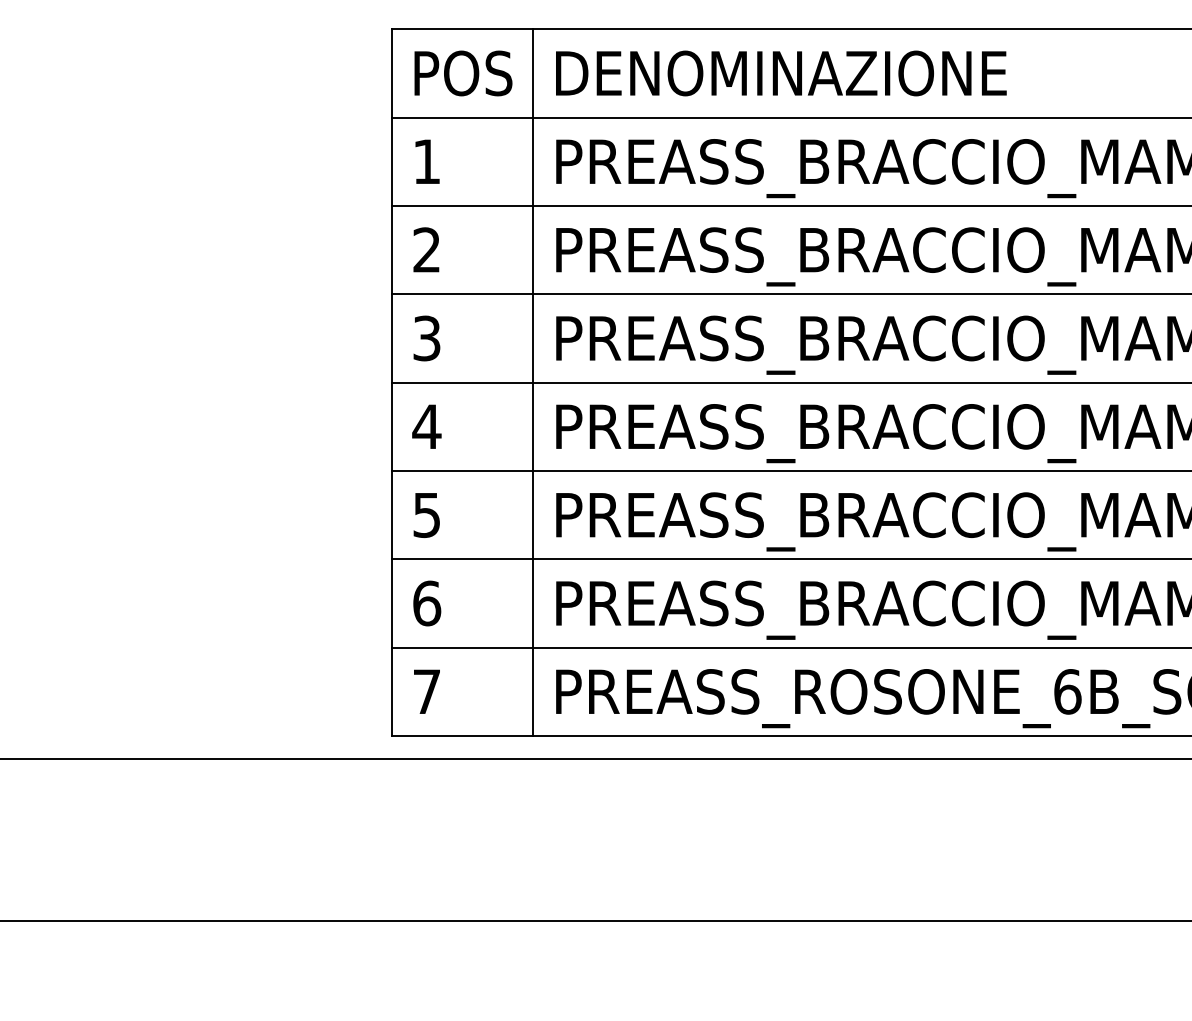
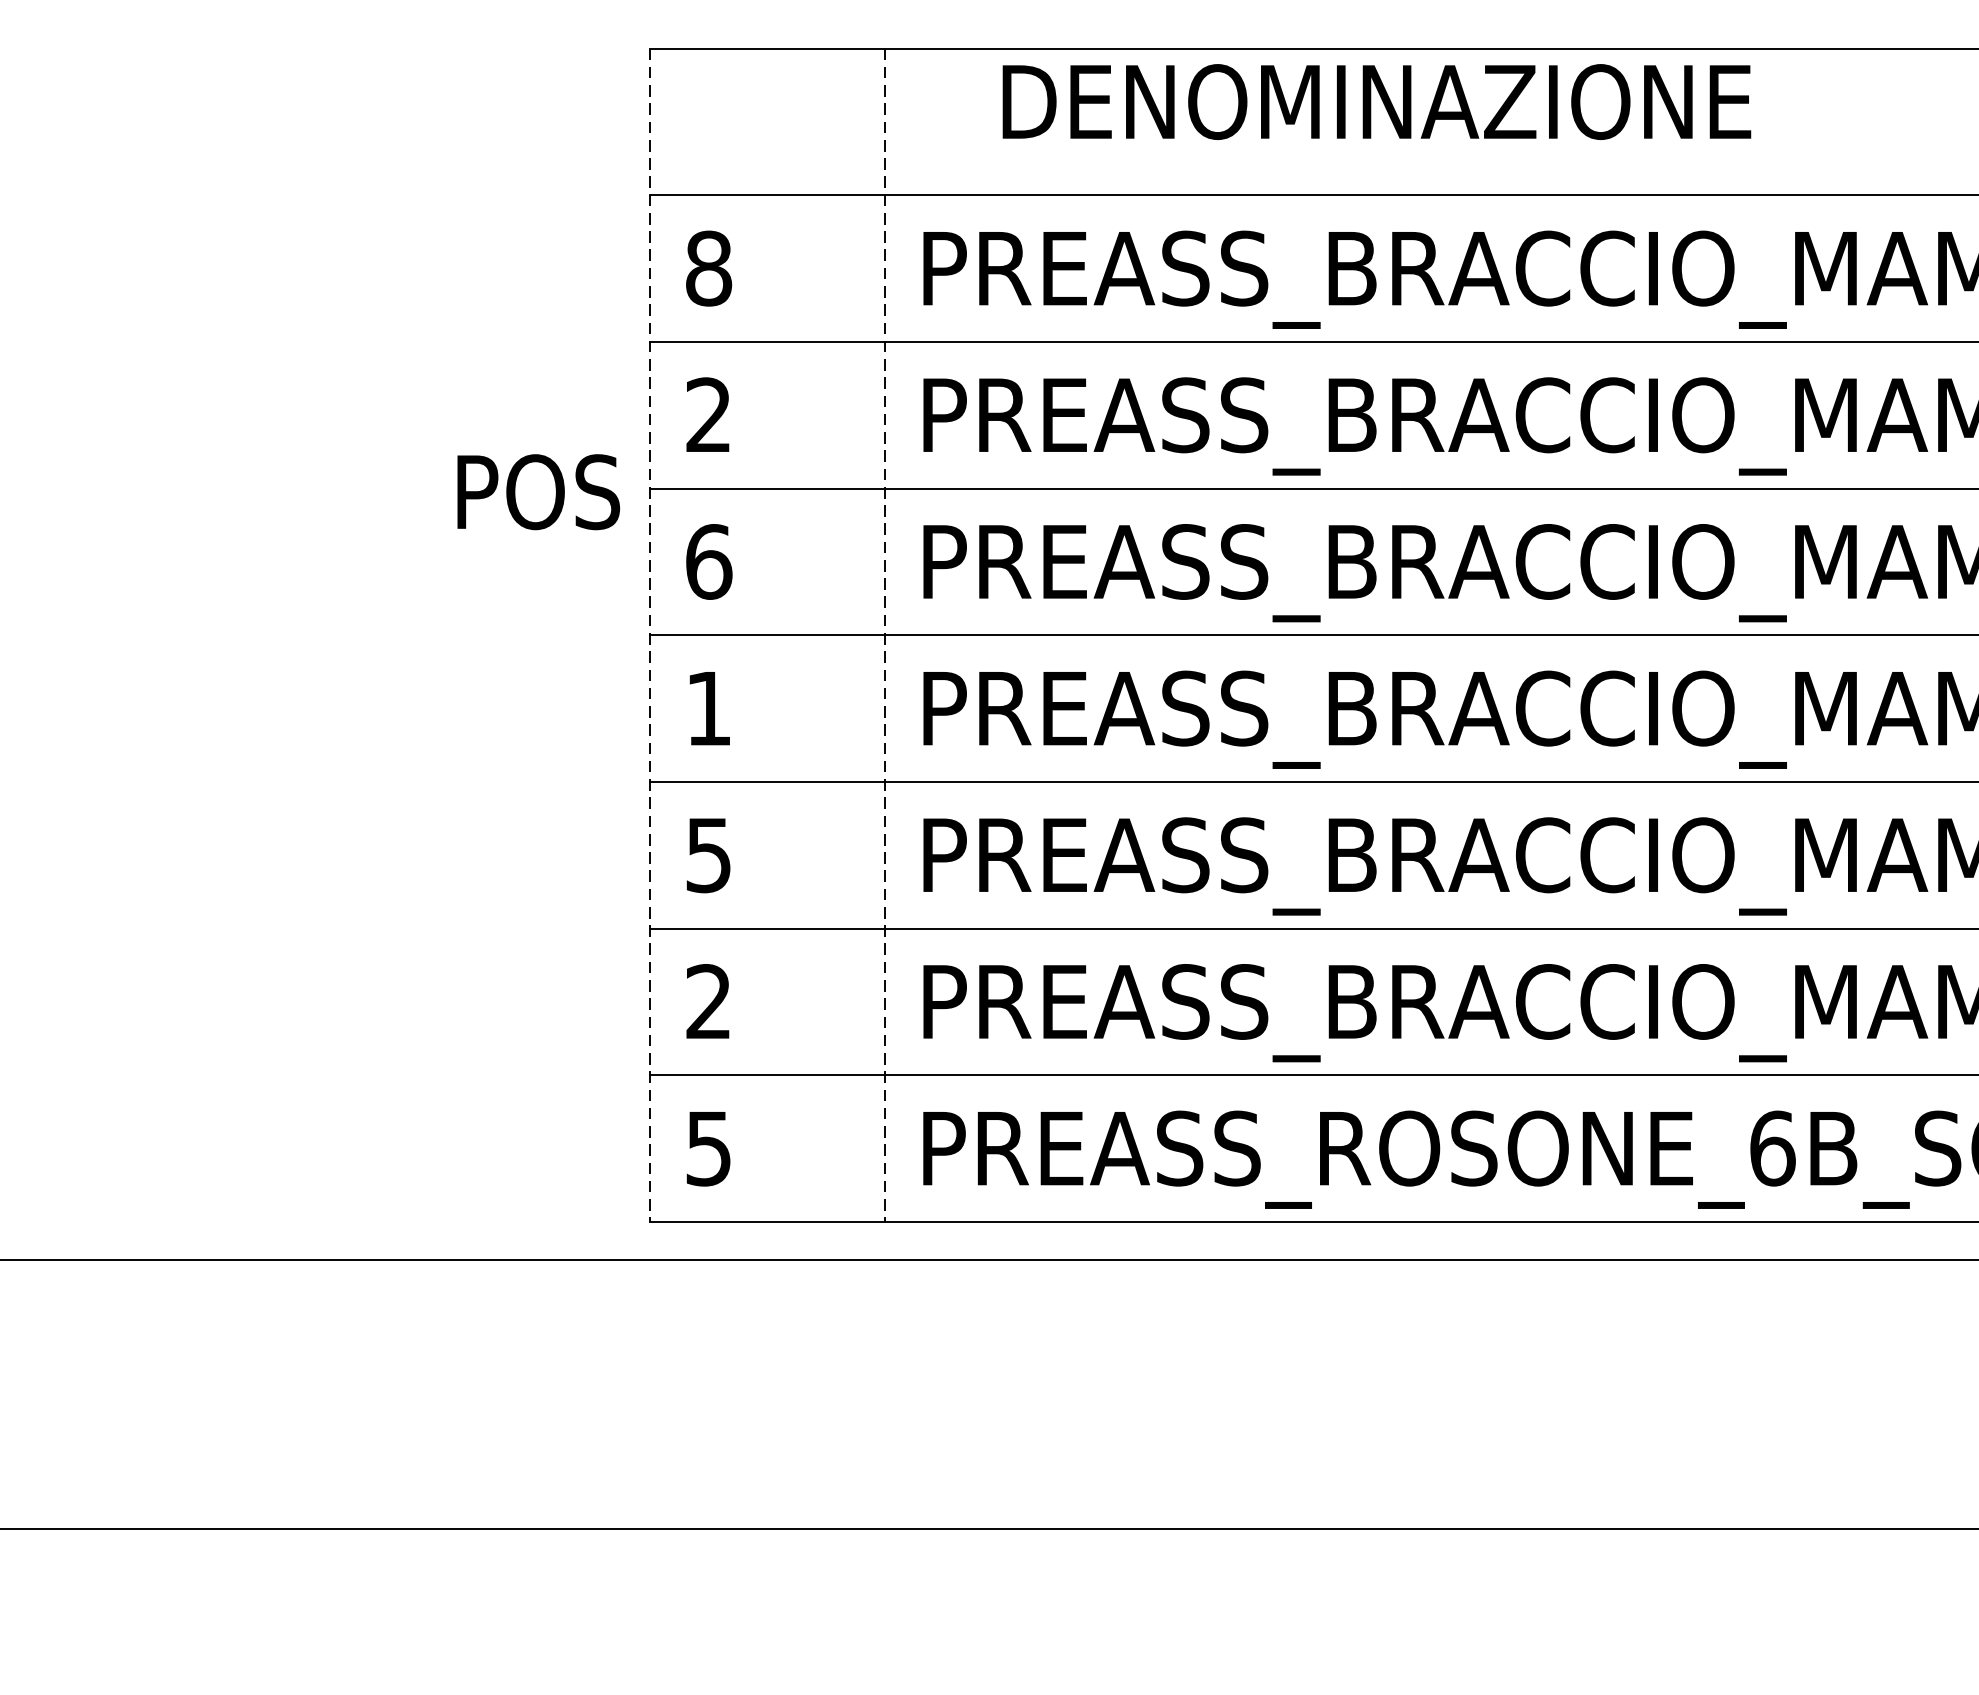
text: (463, 73) -> (538, 492), moved
text: (781, 73) -> (1377, 102), moved
text: (426, 161) -> (708, 268), 1 -> 8
text: (427, 338) -> (709, 561), 3 -> 6
line: (391, 383) -> (649, 636), solid -> dashed
line: (533, 383) -> (885, 636), solid -> dashed
text: (426, 426) -> (708, 708), 4 -> 1
text: (427, 603) -> (709, 1001), 6 -> 2
text: (426, 691) -> (708, 1147), 7 -> 5

